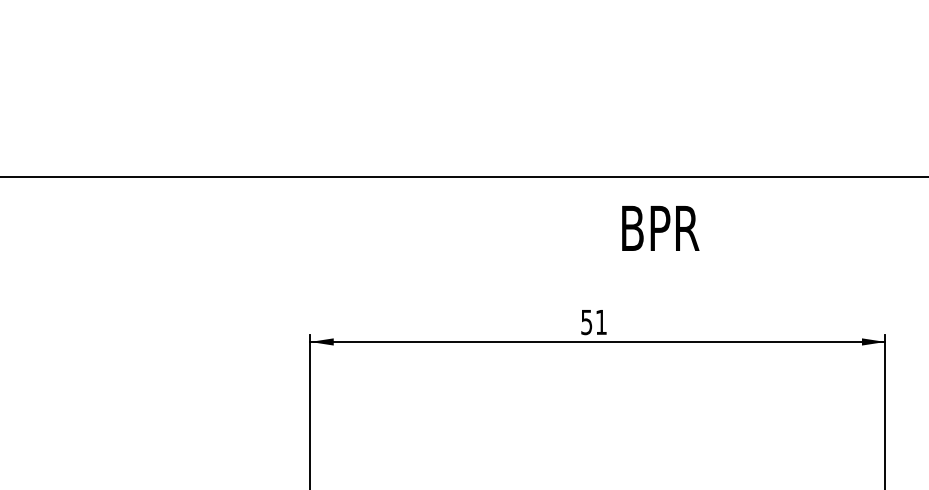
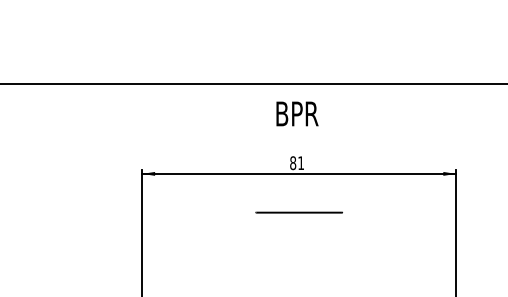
text: (660, 227) -> (297, 113), moved
text: (587, 322) -> (293, 163), 51 -> 81
line: (596, 412) -> (298, 212), added

